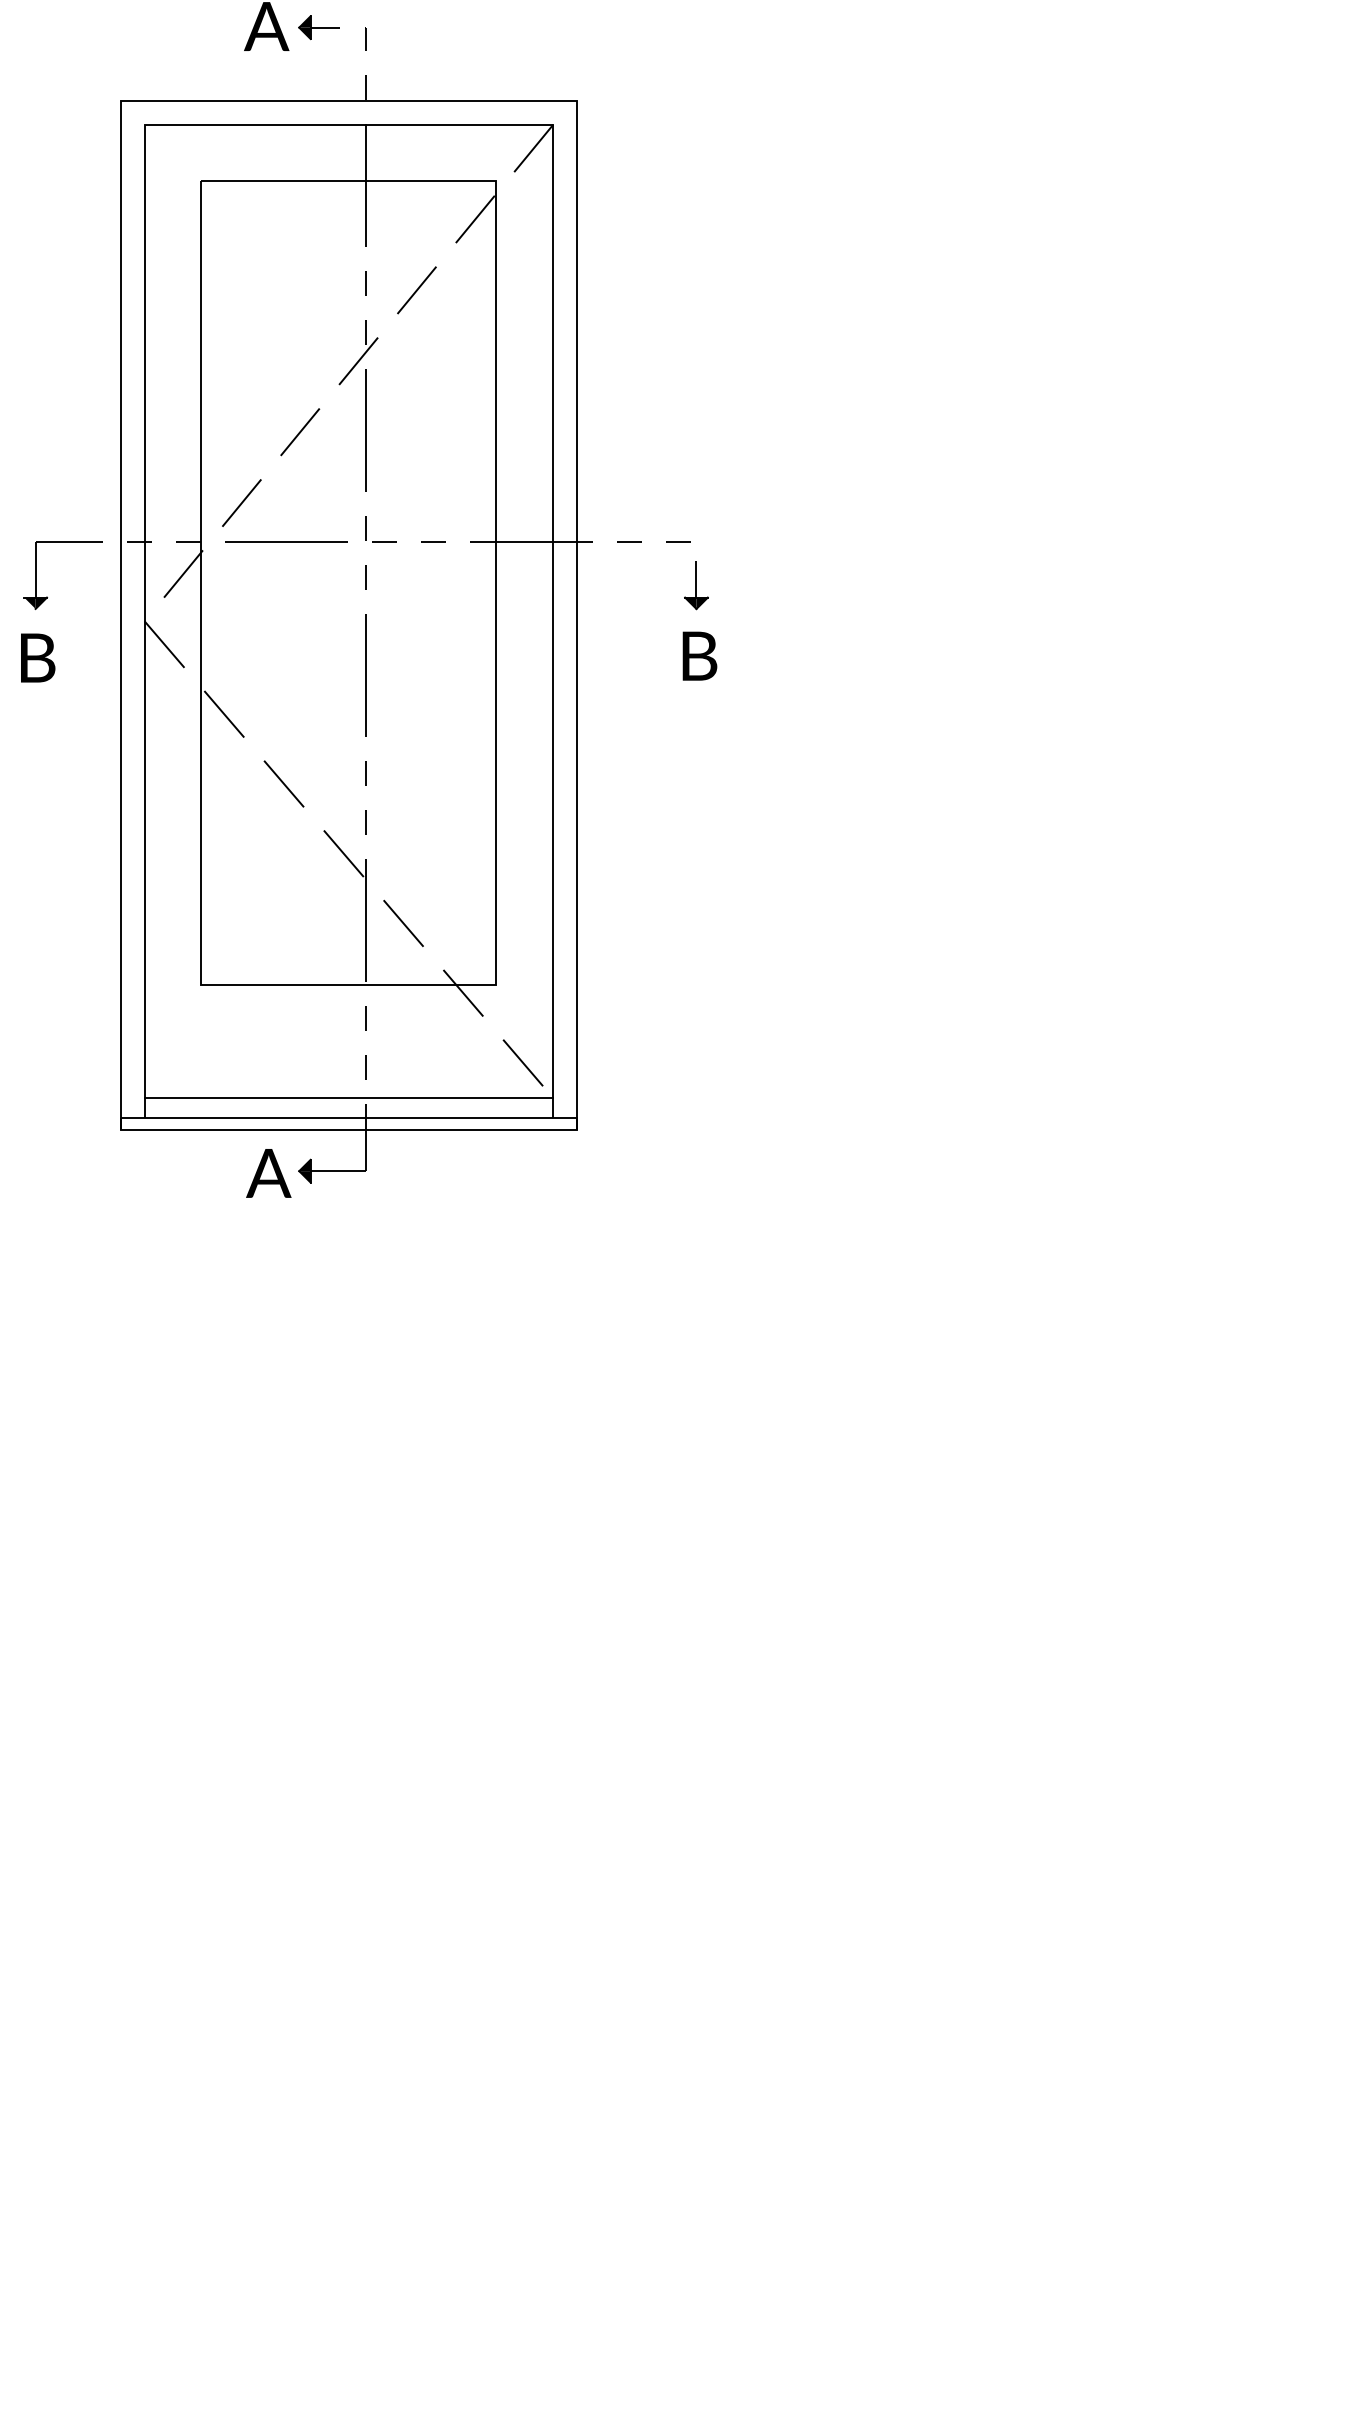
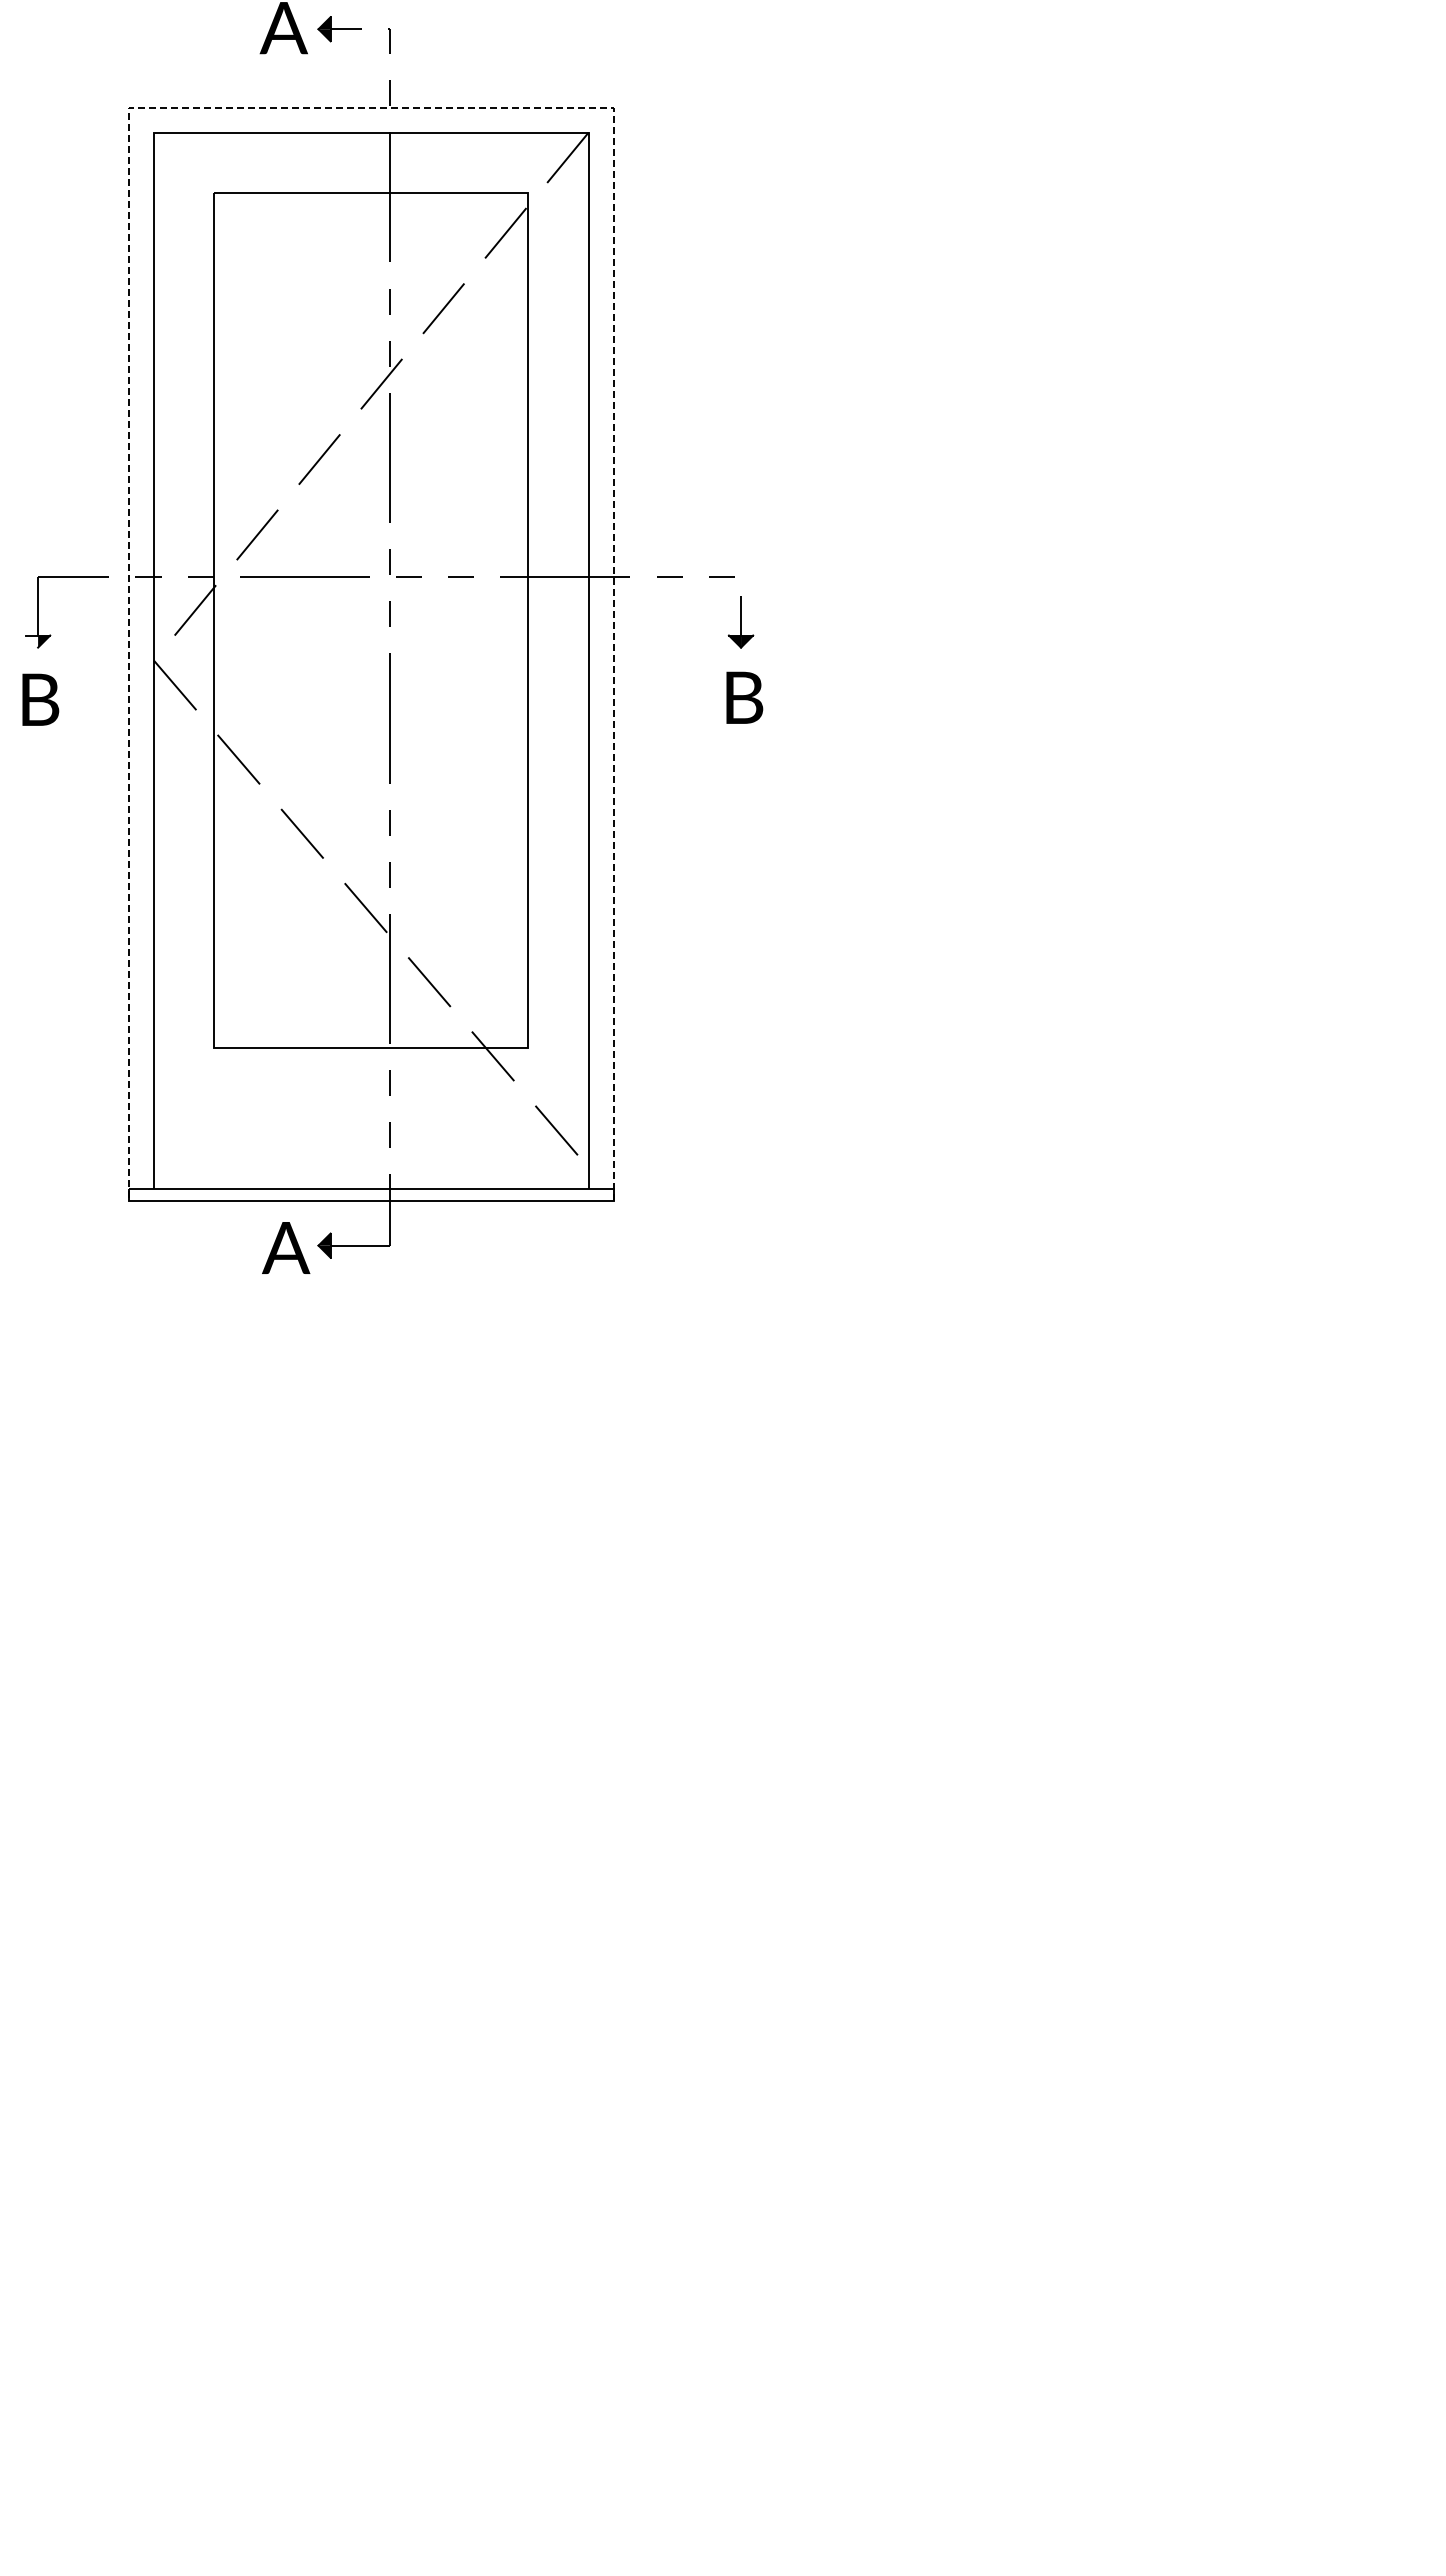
line: (348, 101) -> (370, 107), solid -> dashed
fill: (30, 603) -> (32, 641), removed
line: (349, 1097) -> (371, 1167), removed

